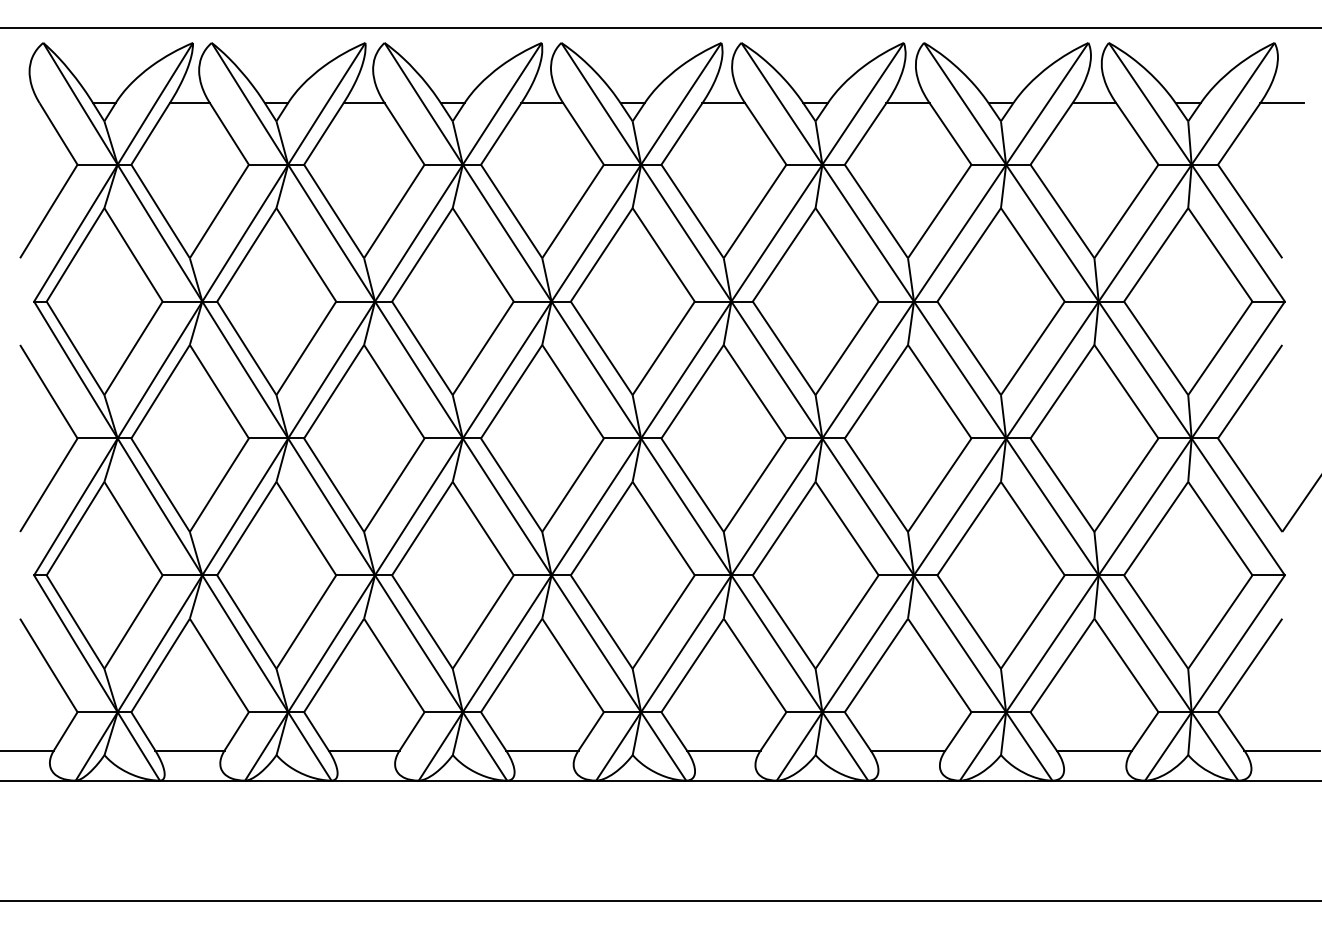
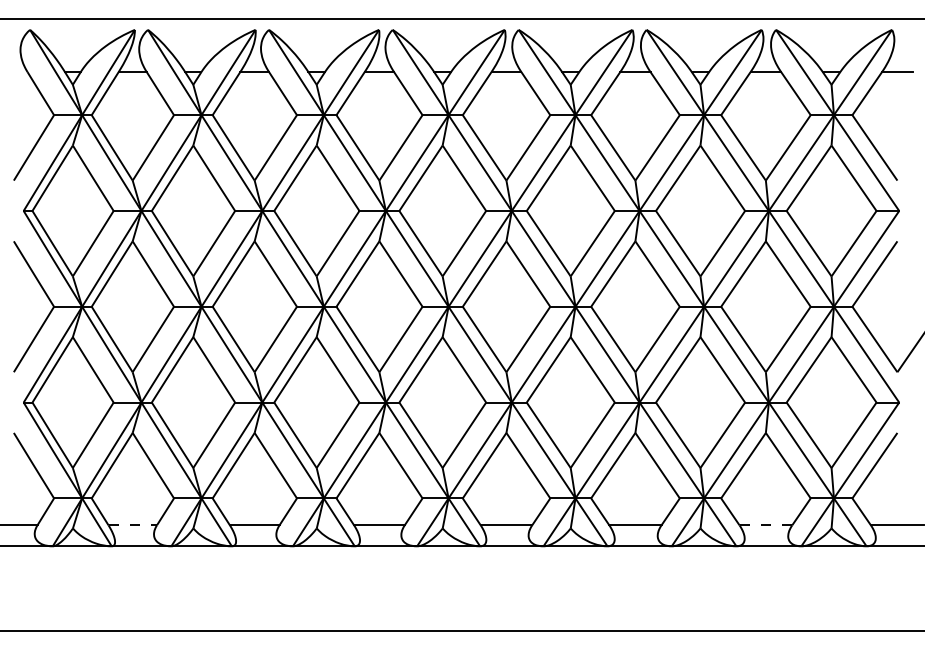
line: (189, 750) -> (132, 525), solid -> dashed
line: (1094, 750) -> (765, 525), solid -> dashed

